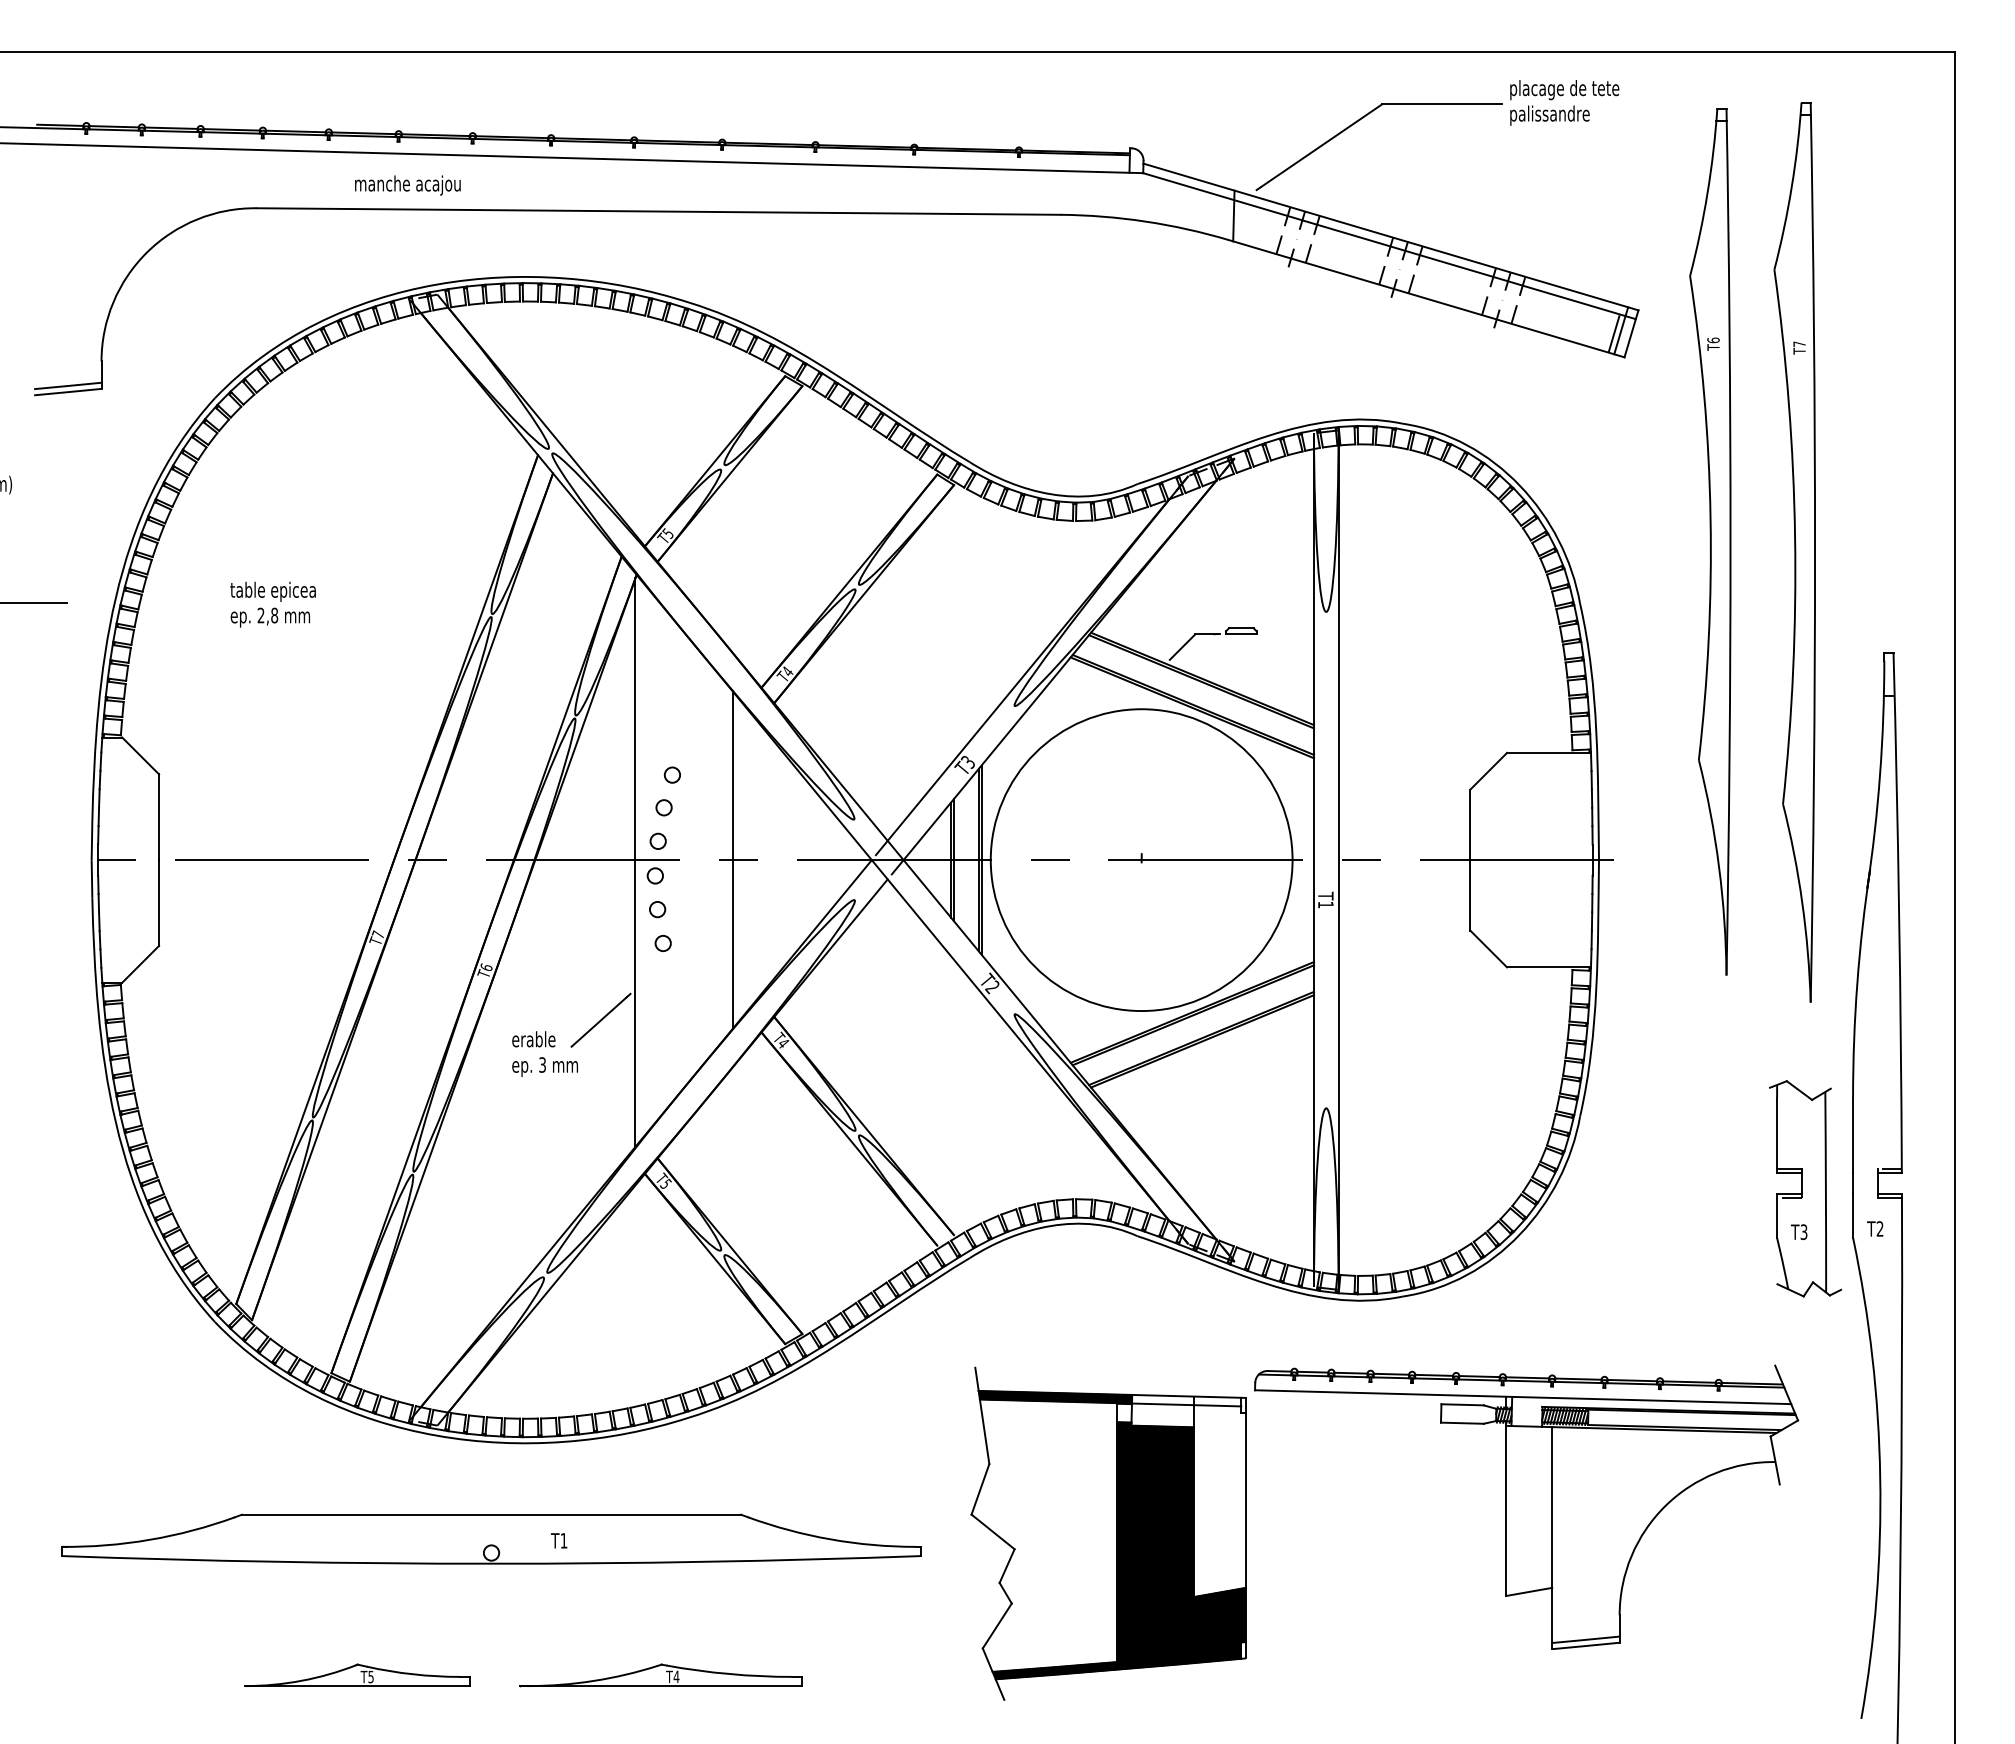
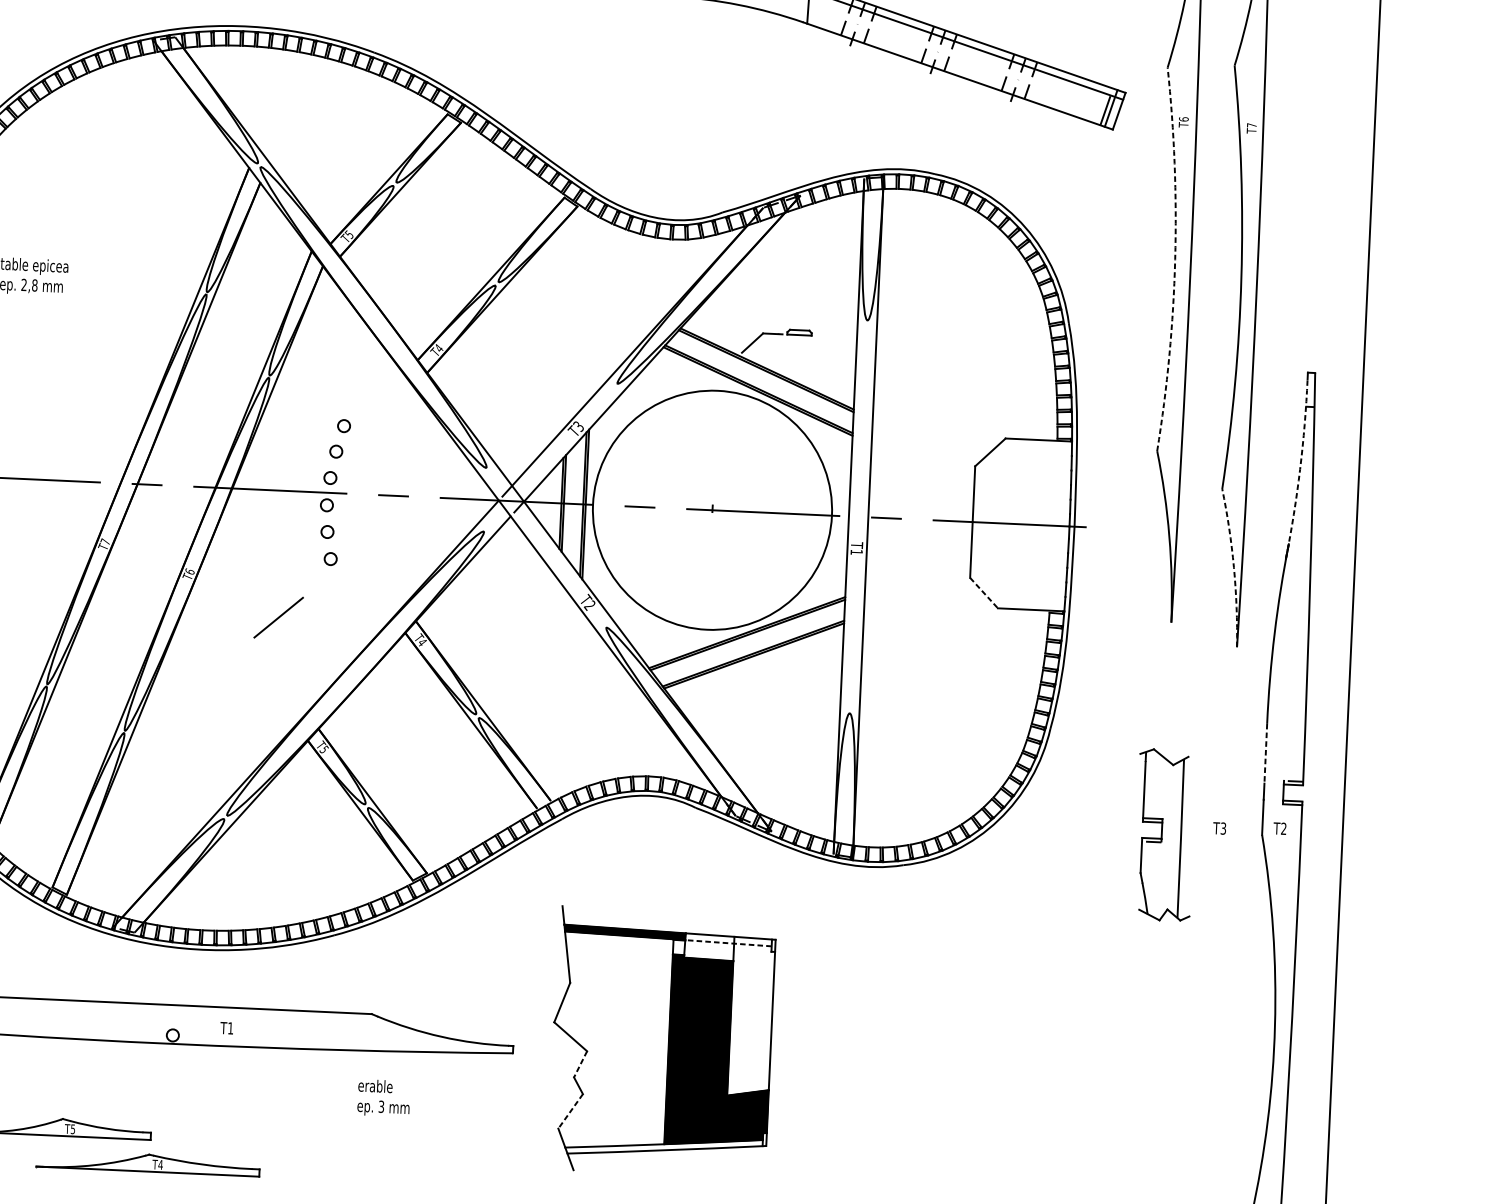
arc: (1710, 517) -> (1175, 259), solid -> dashed
arc: (1880, 774) -> (1300, 469), solid -> dashed
line: (732, 860) -> (388, 495), removed
line: (635, 862) -> (311, 493), removed
arc: (1802, 902) -> (1234, 567), solid -> dashed
line: (1488, 948) -> (983, 592), solid -> dashed
text: (544, 1053) -> (383, 1097), moved
line: (1853, 1135) -> (1266, 753), solid -> dashed
part: (1805, 1188) -> (1164, 834), moved
line: (1186, 1404) -> (728, 942), solid -> dashed
part: (1526, 1506) -> (993, 1035), removed
line: (1006, 1566) -> (580, 1064), solid -> dashed
line: (997, 1625) -> (570, 1111), solid -> dashed
hatch: (1116, 1665) -> (663, 1146), removed
part: (660, 1675) -> (148, 1163), moved

